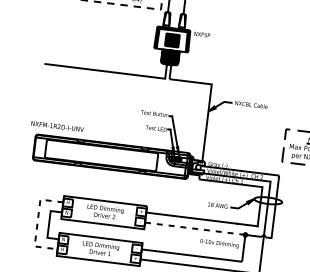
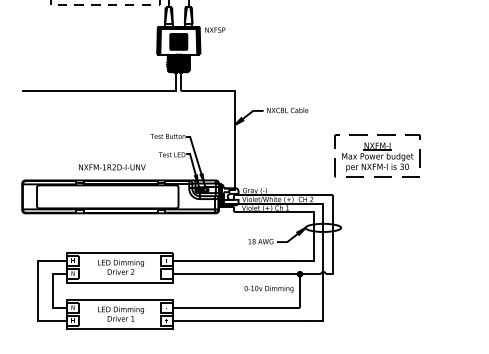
text: (57, 126) -> (112, 167), moved
line: (37, 223) -> (37, 291), dashed -> solid
line: (195, 229) -> (236, 274), dashed -> solid

